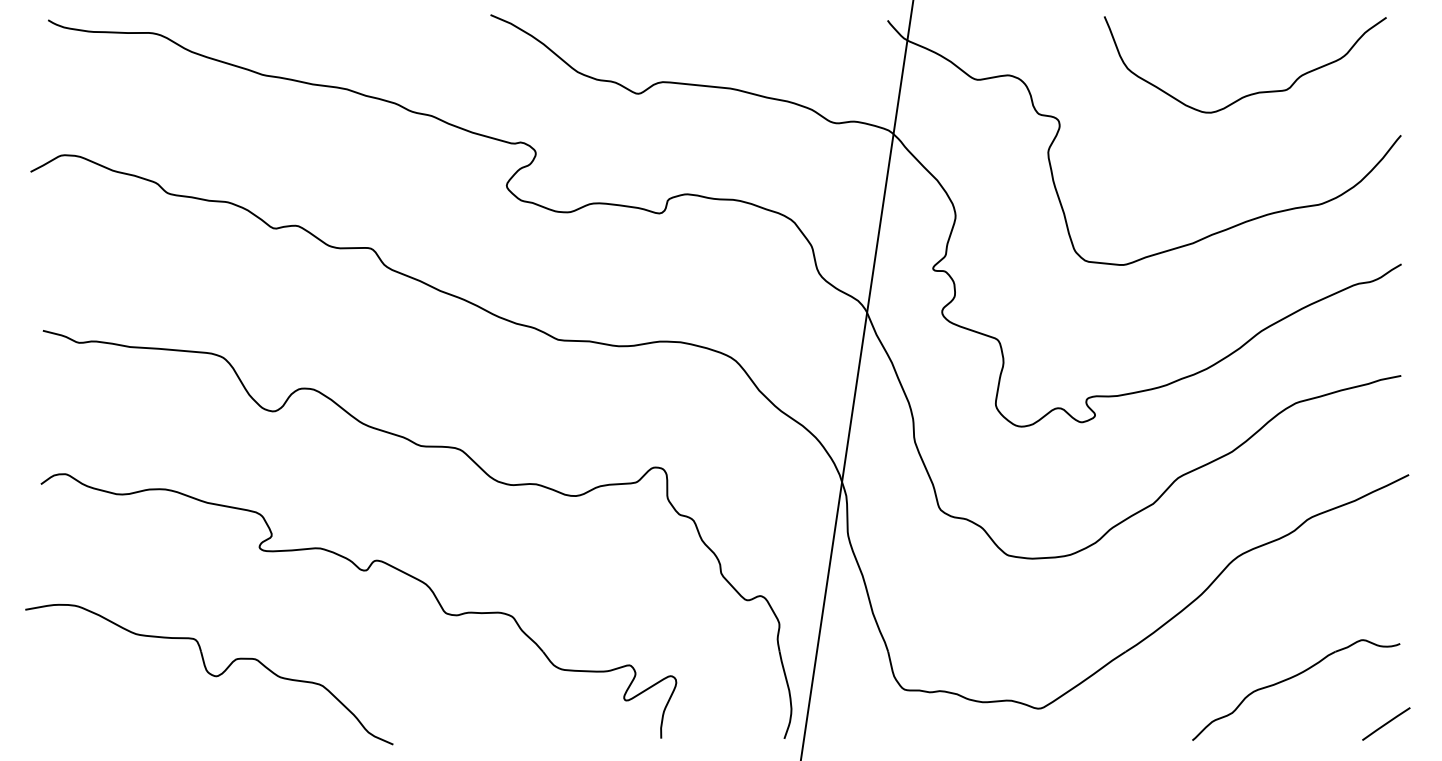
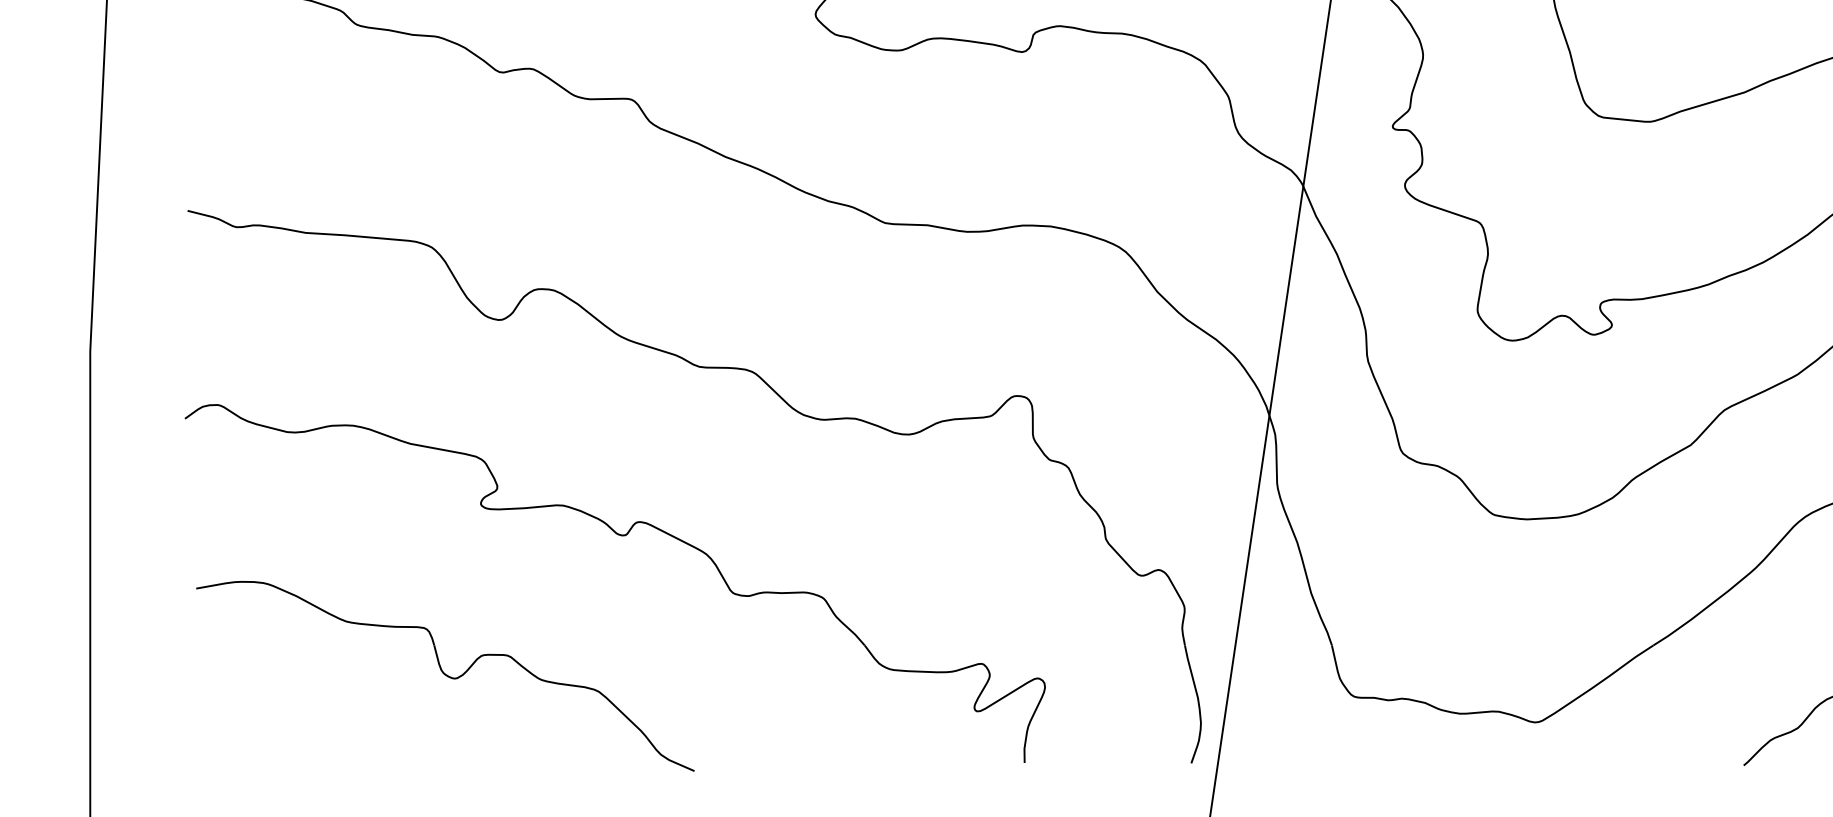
part: (209, 674) -> (445, 676), moved

